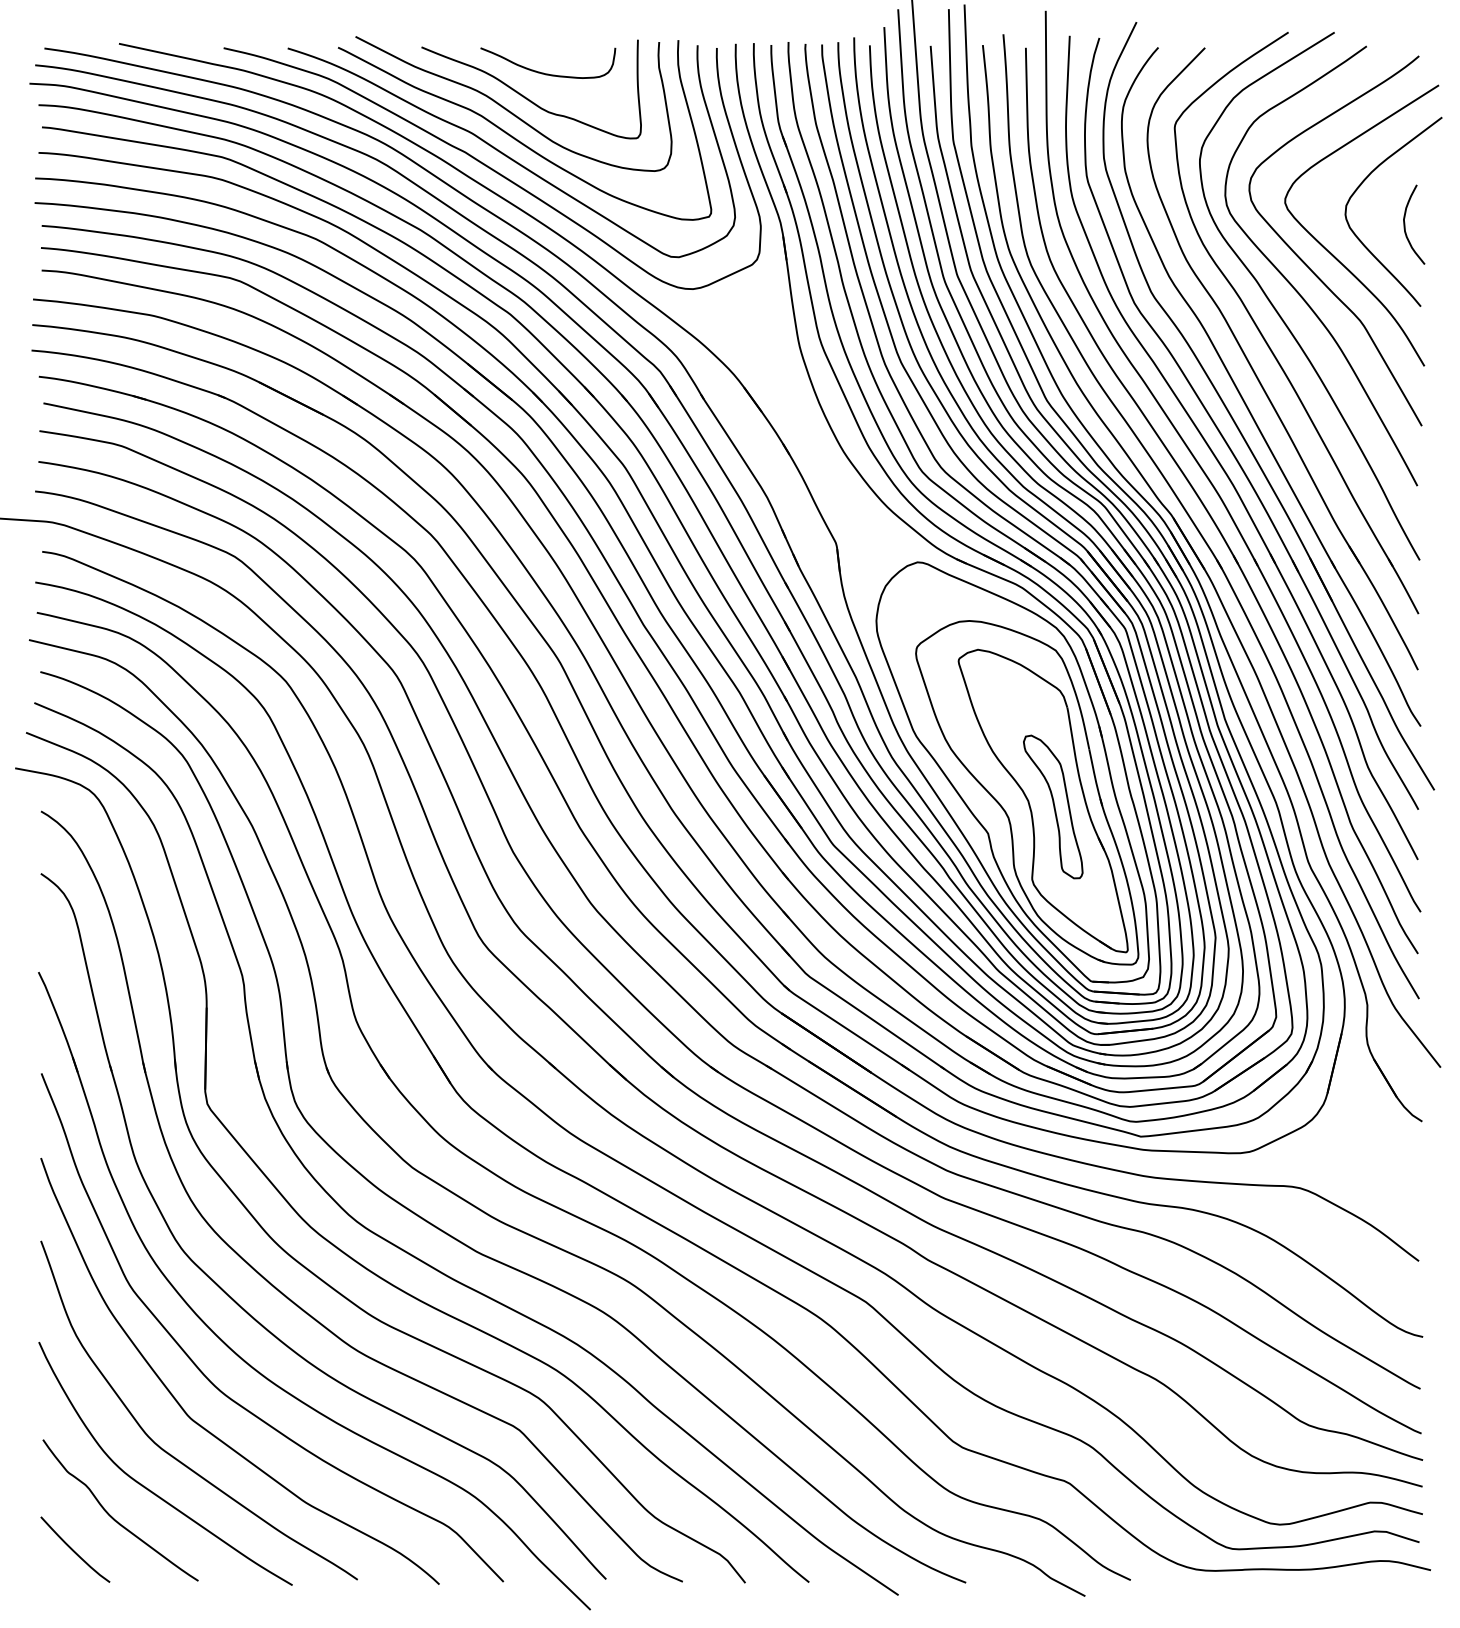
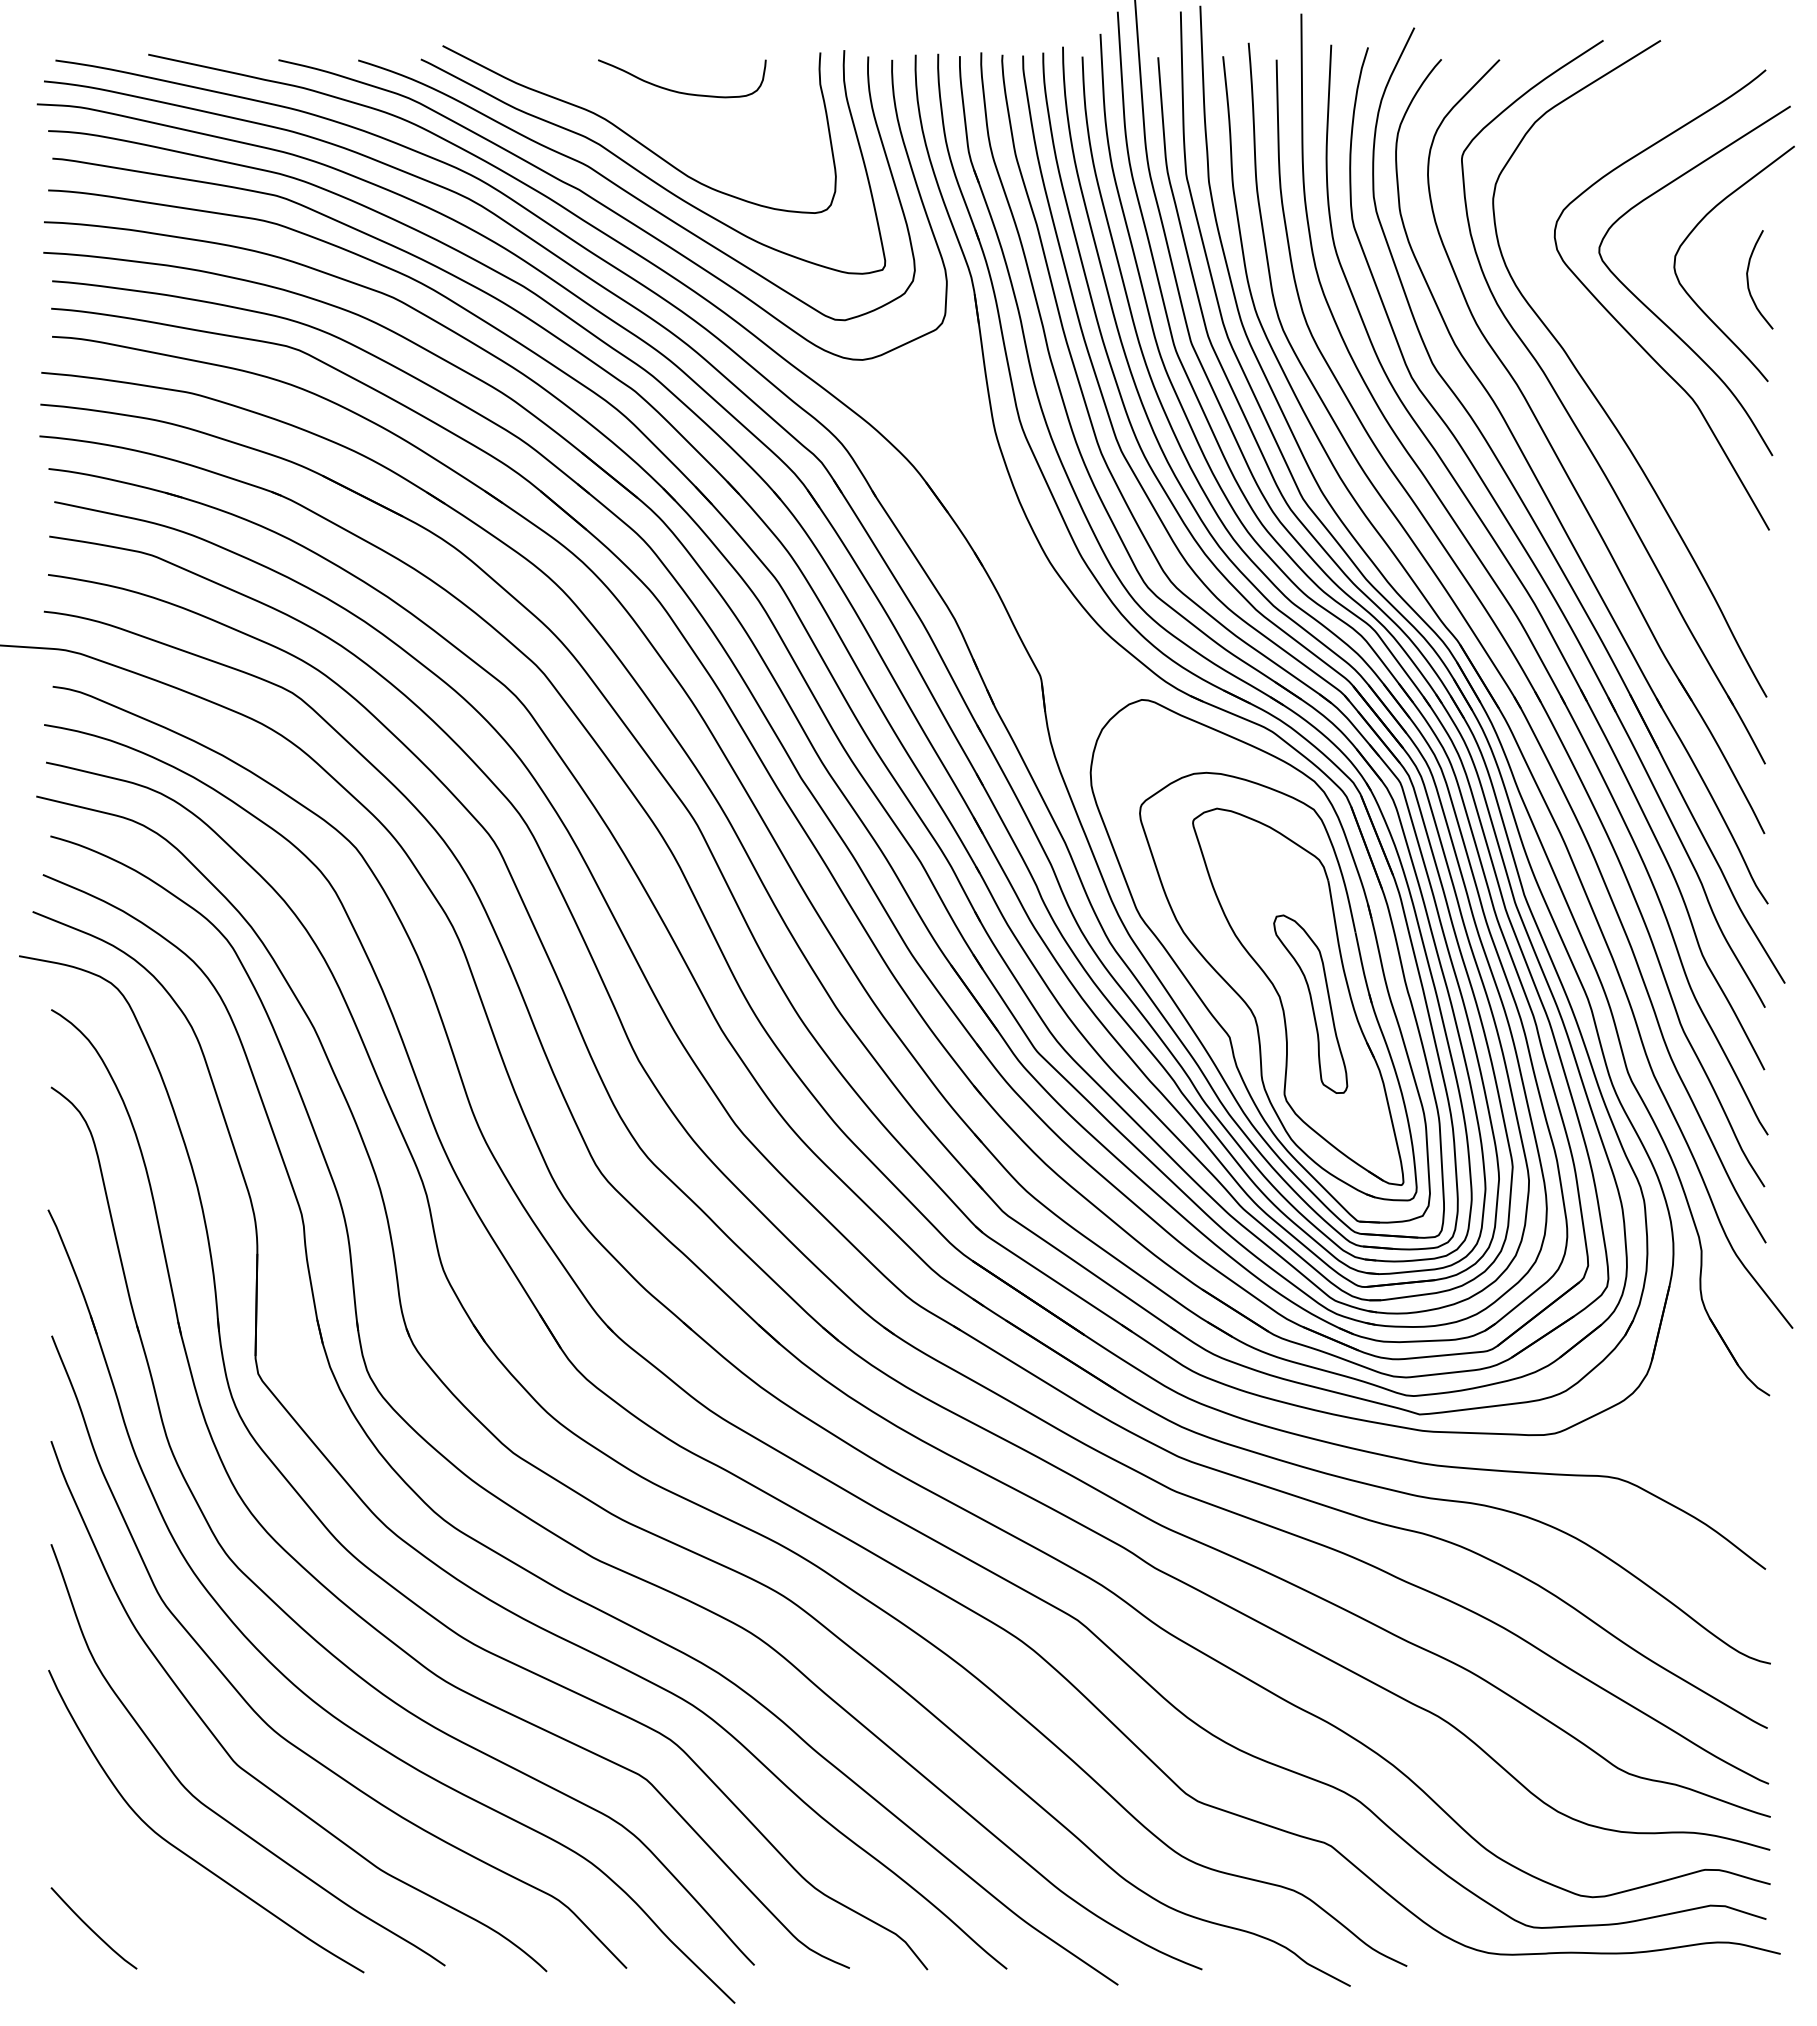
curve: (526, 97) -> (655, 121), removed
curve: (1296, 289) -> (1613, 360), removed
curve: (113, 1517) -> (141, 1888), removed

